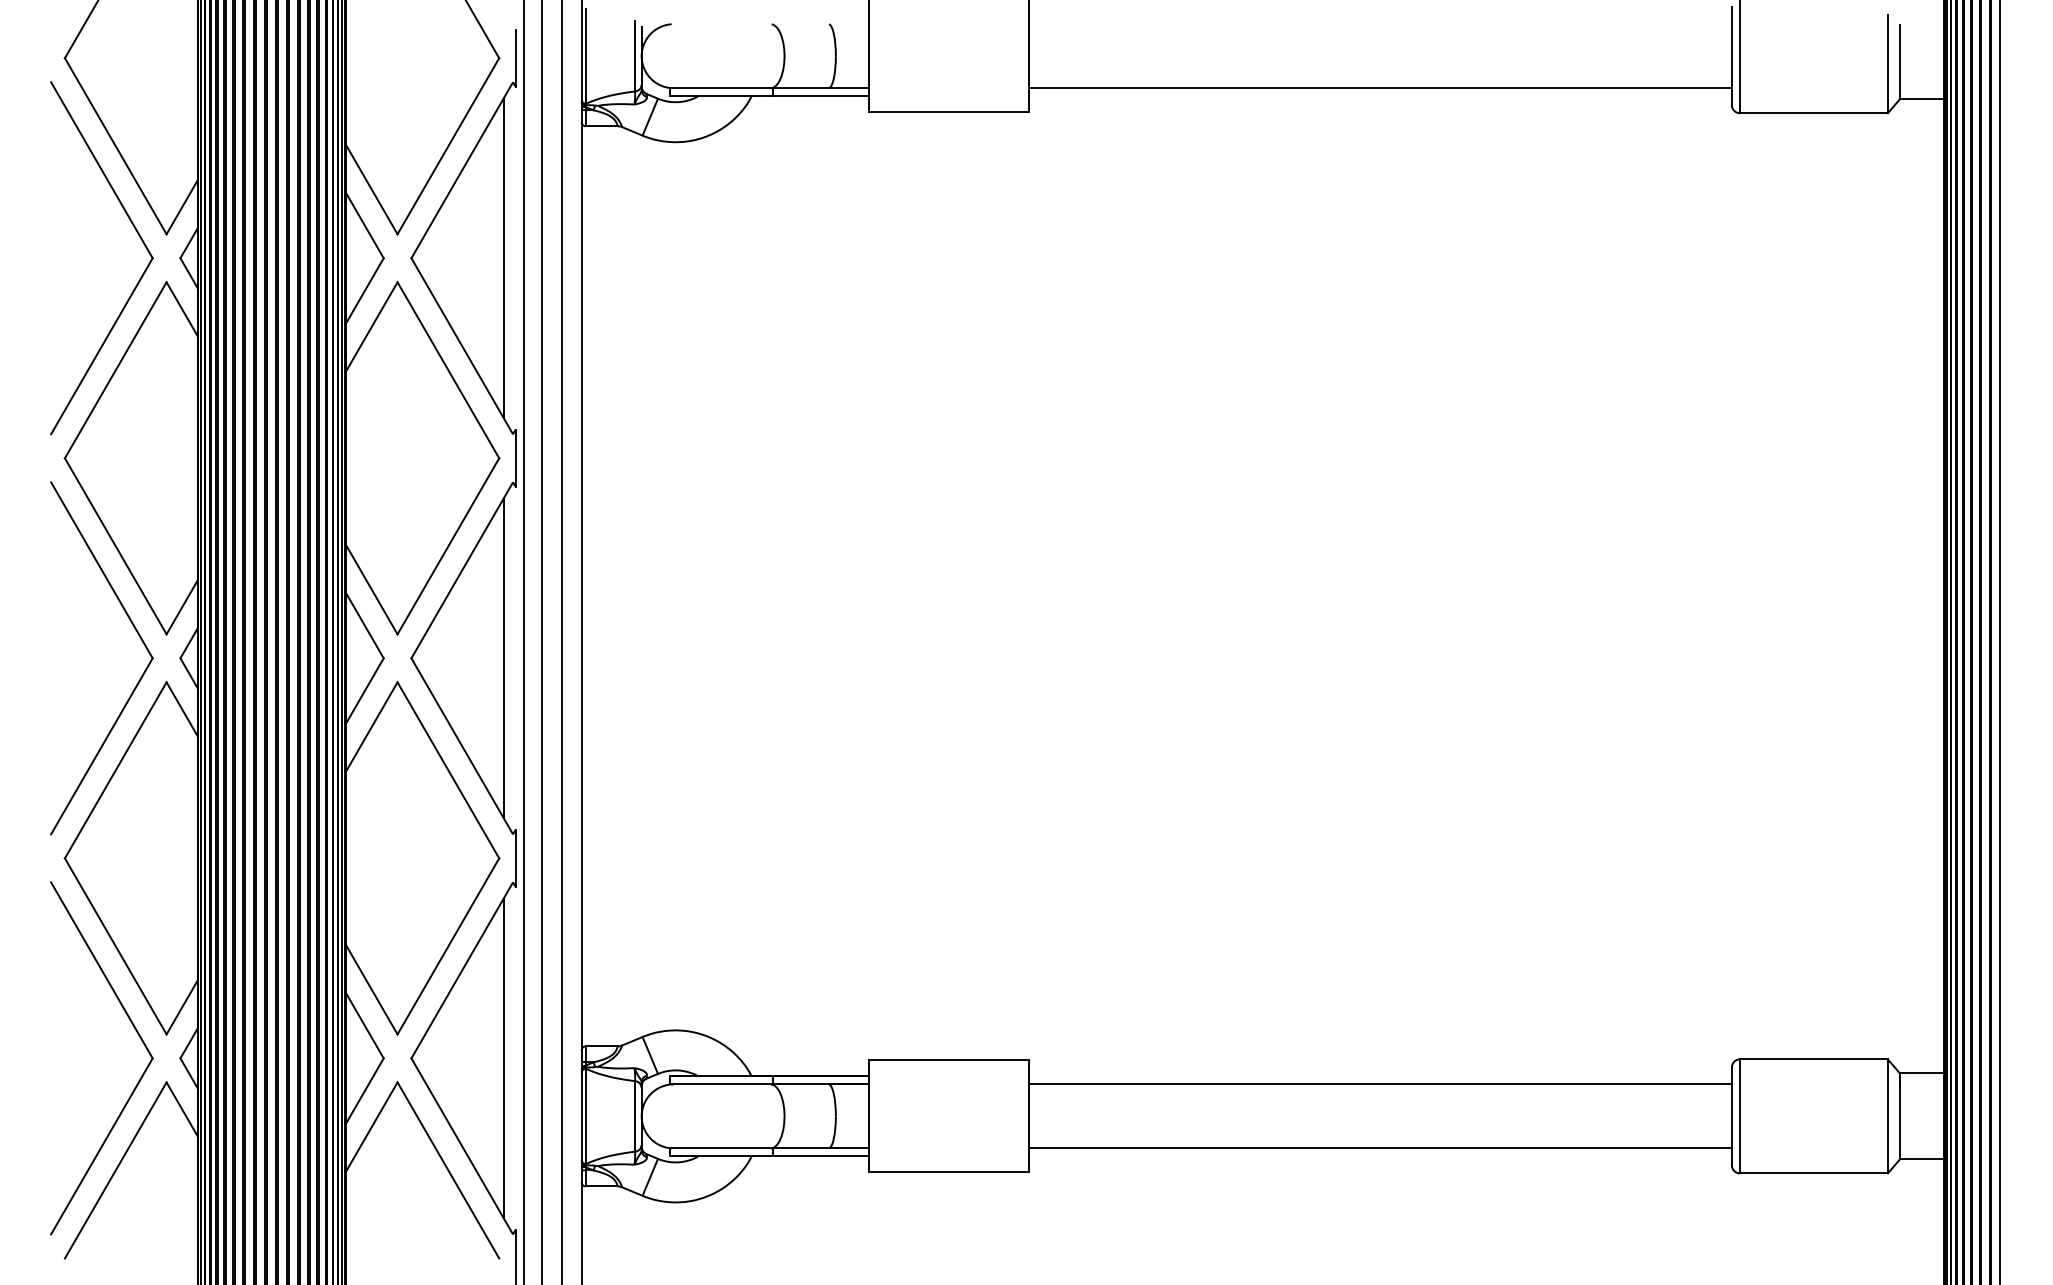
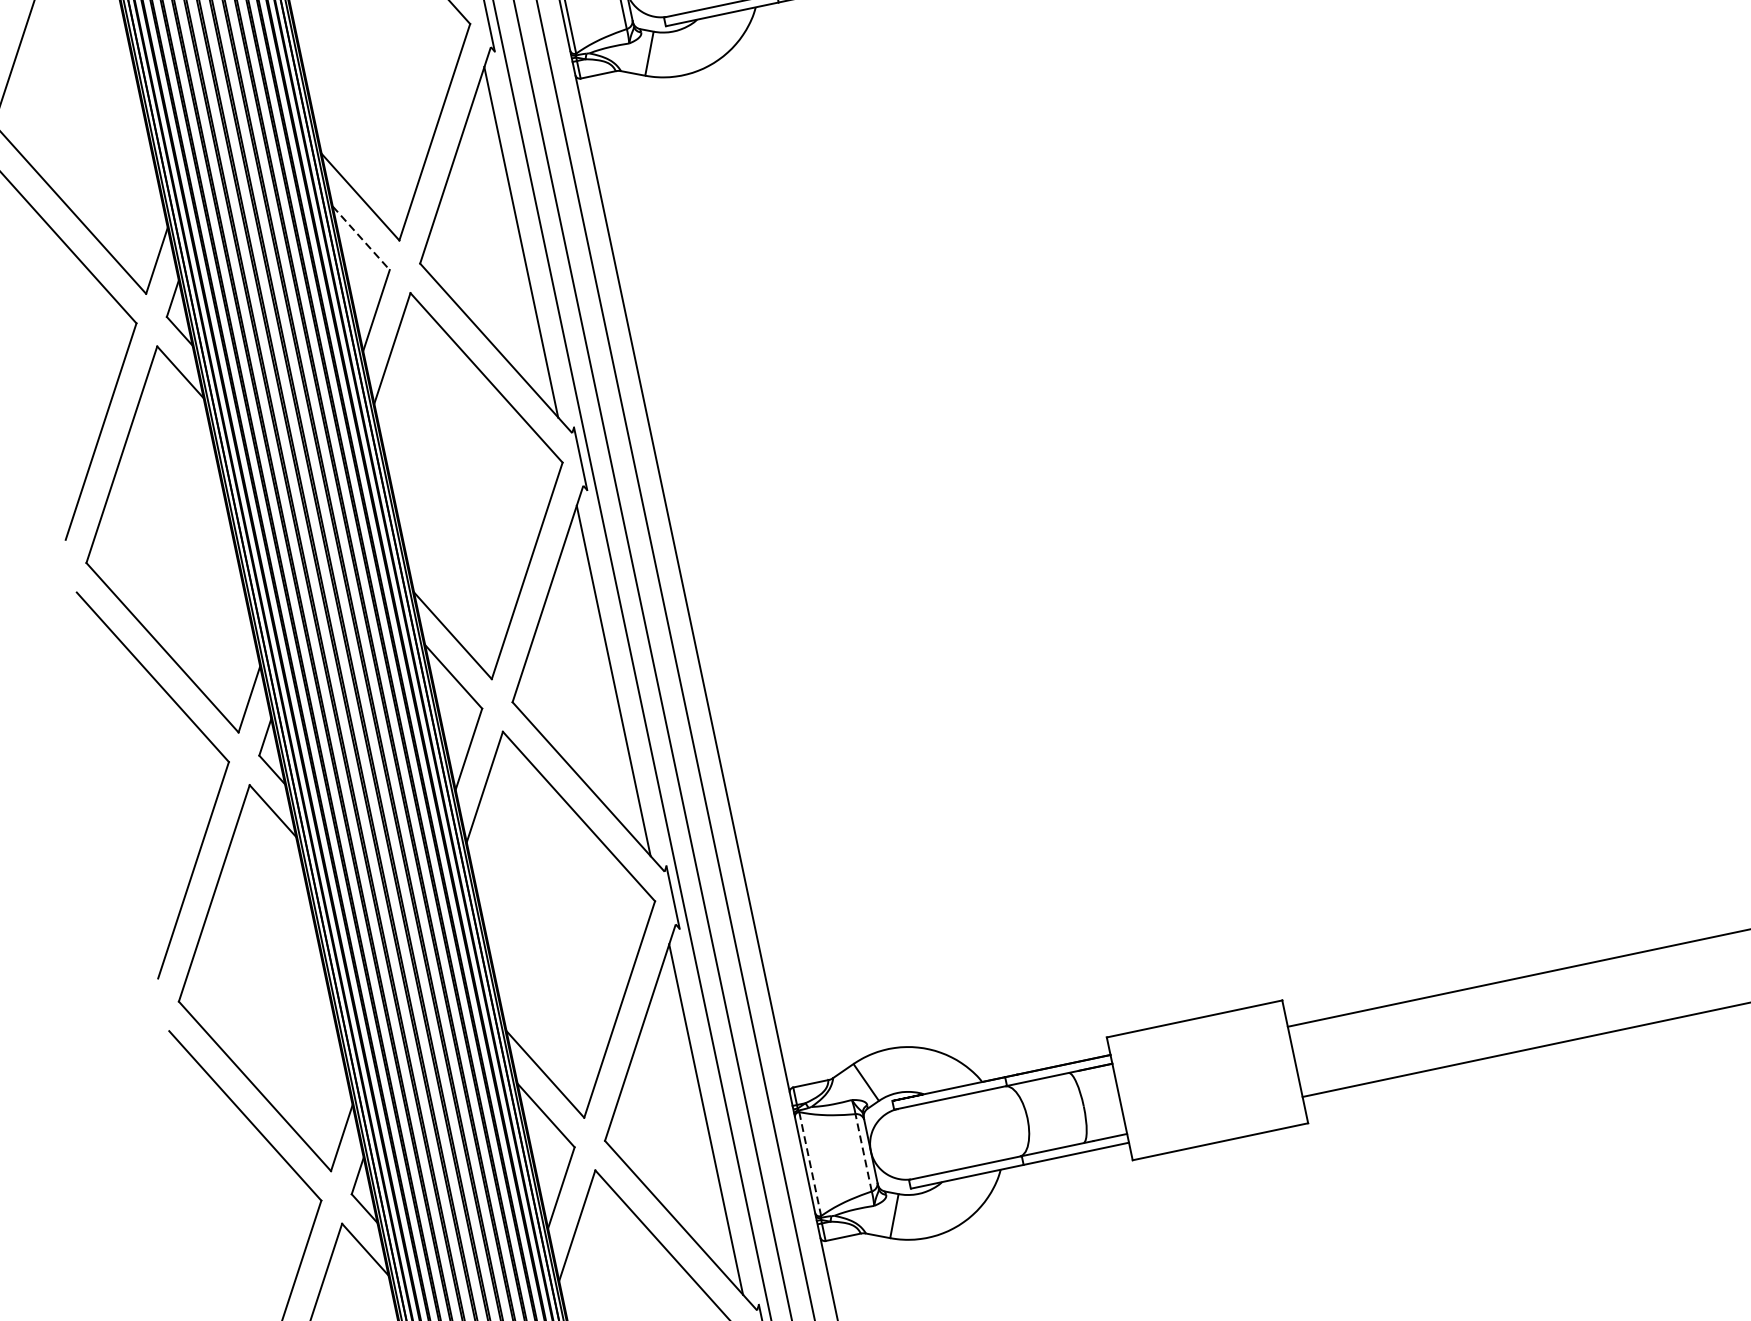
line: (364, 225) -> (361, 238), solid -> dashed
line: (635, 1115) -> (863, 1151), solid -> dashed
line: (586, 1116) -> (810, 1164), solid -> dashed

